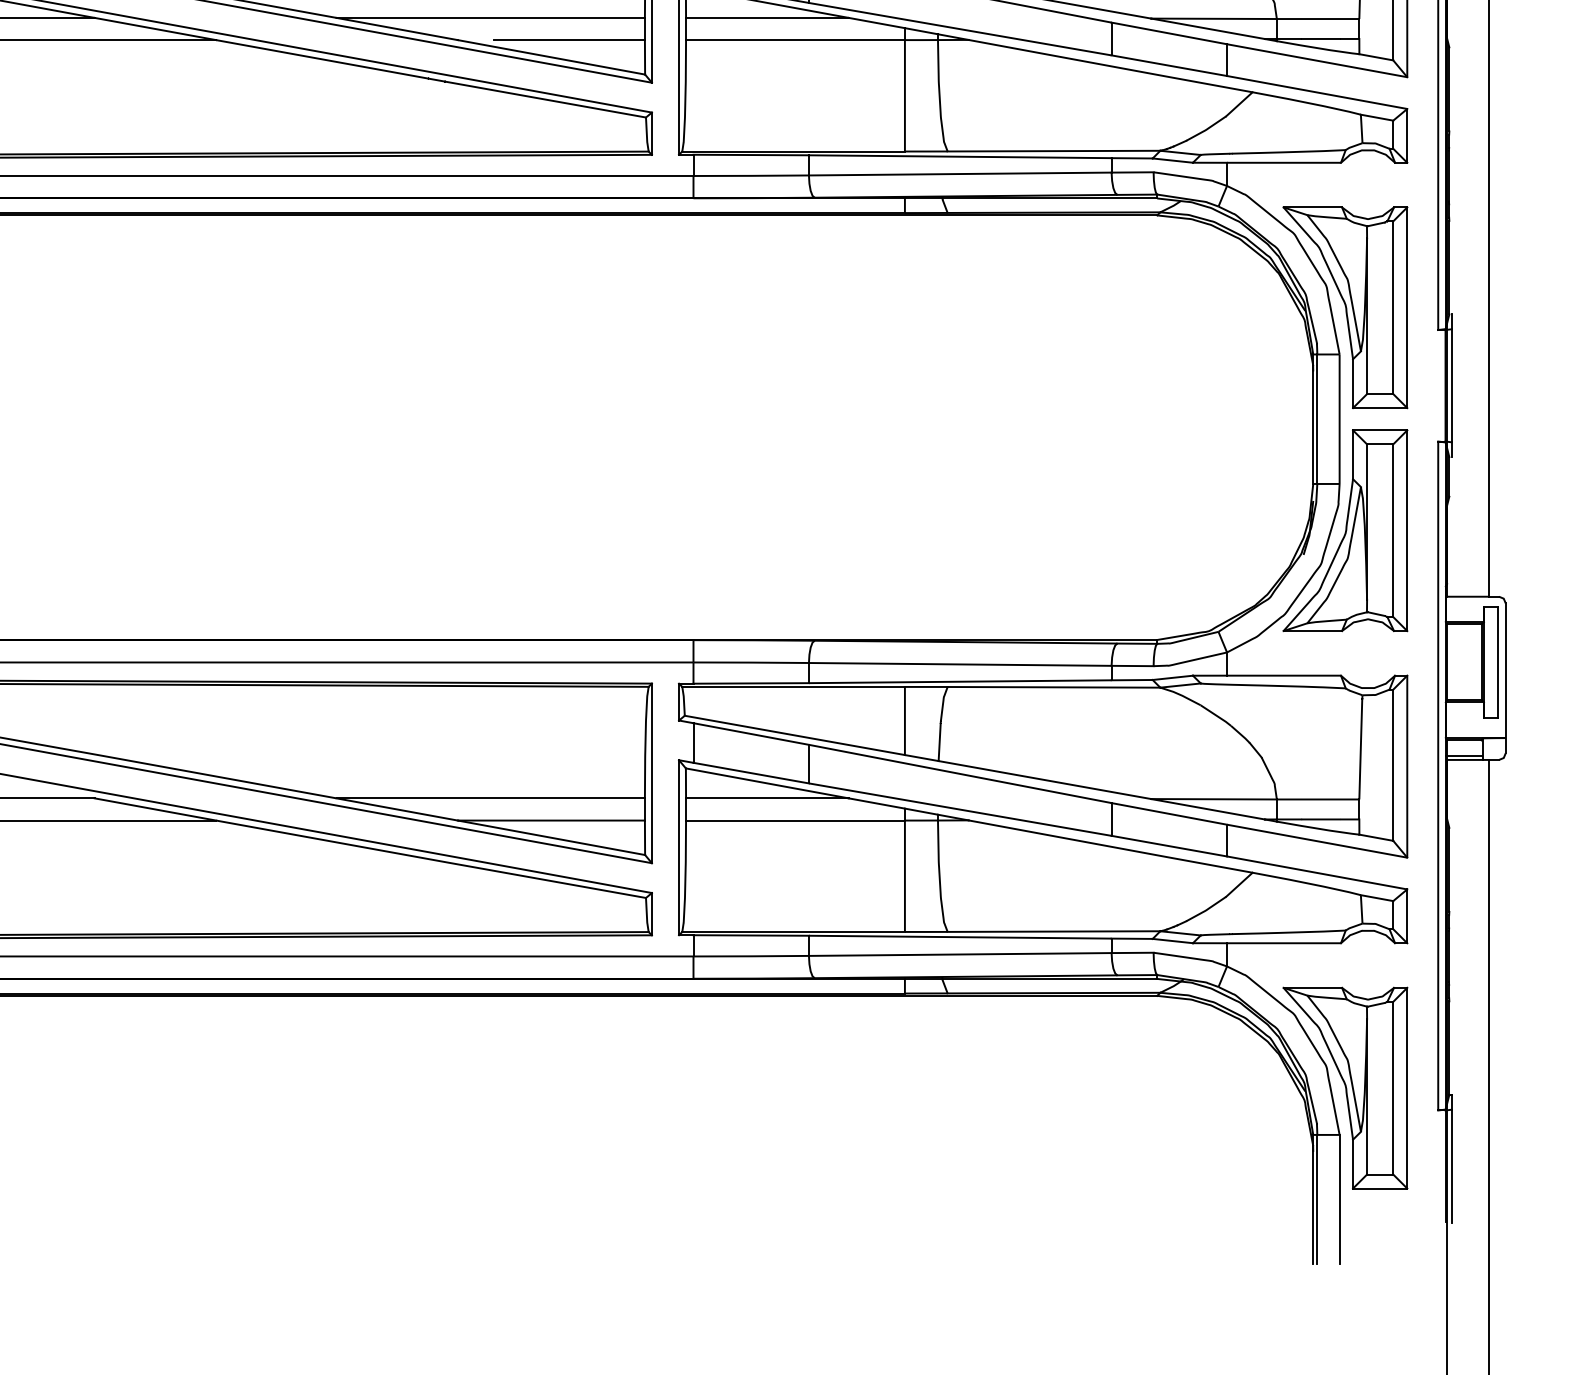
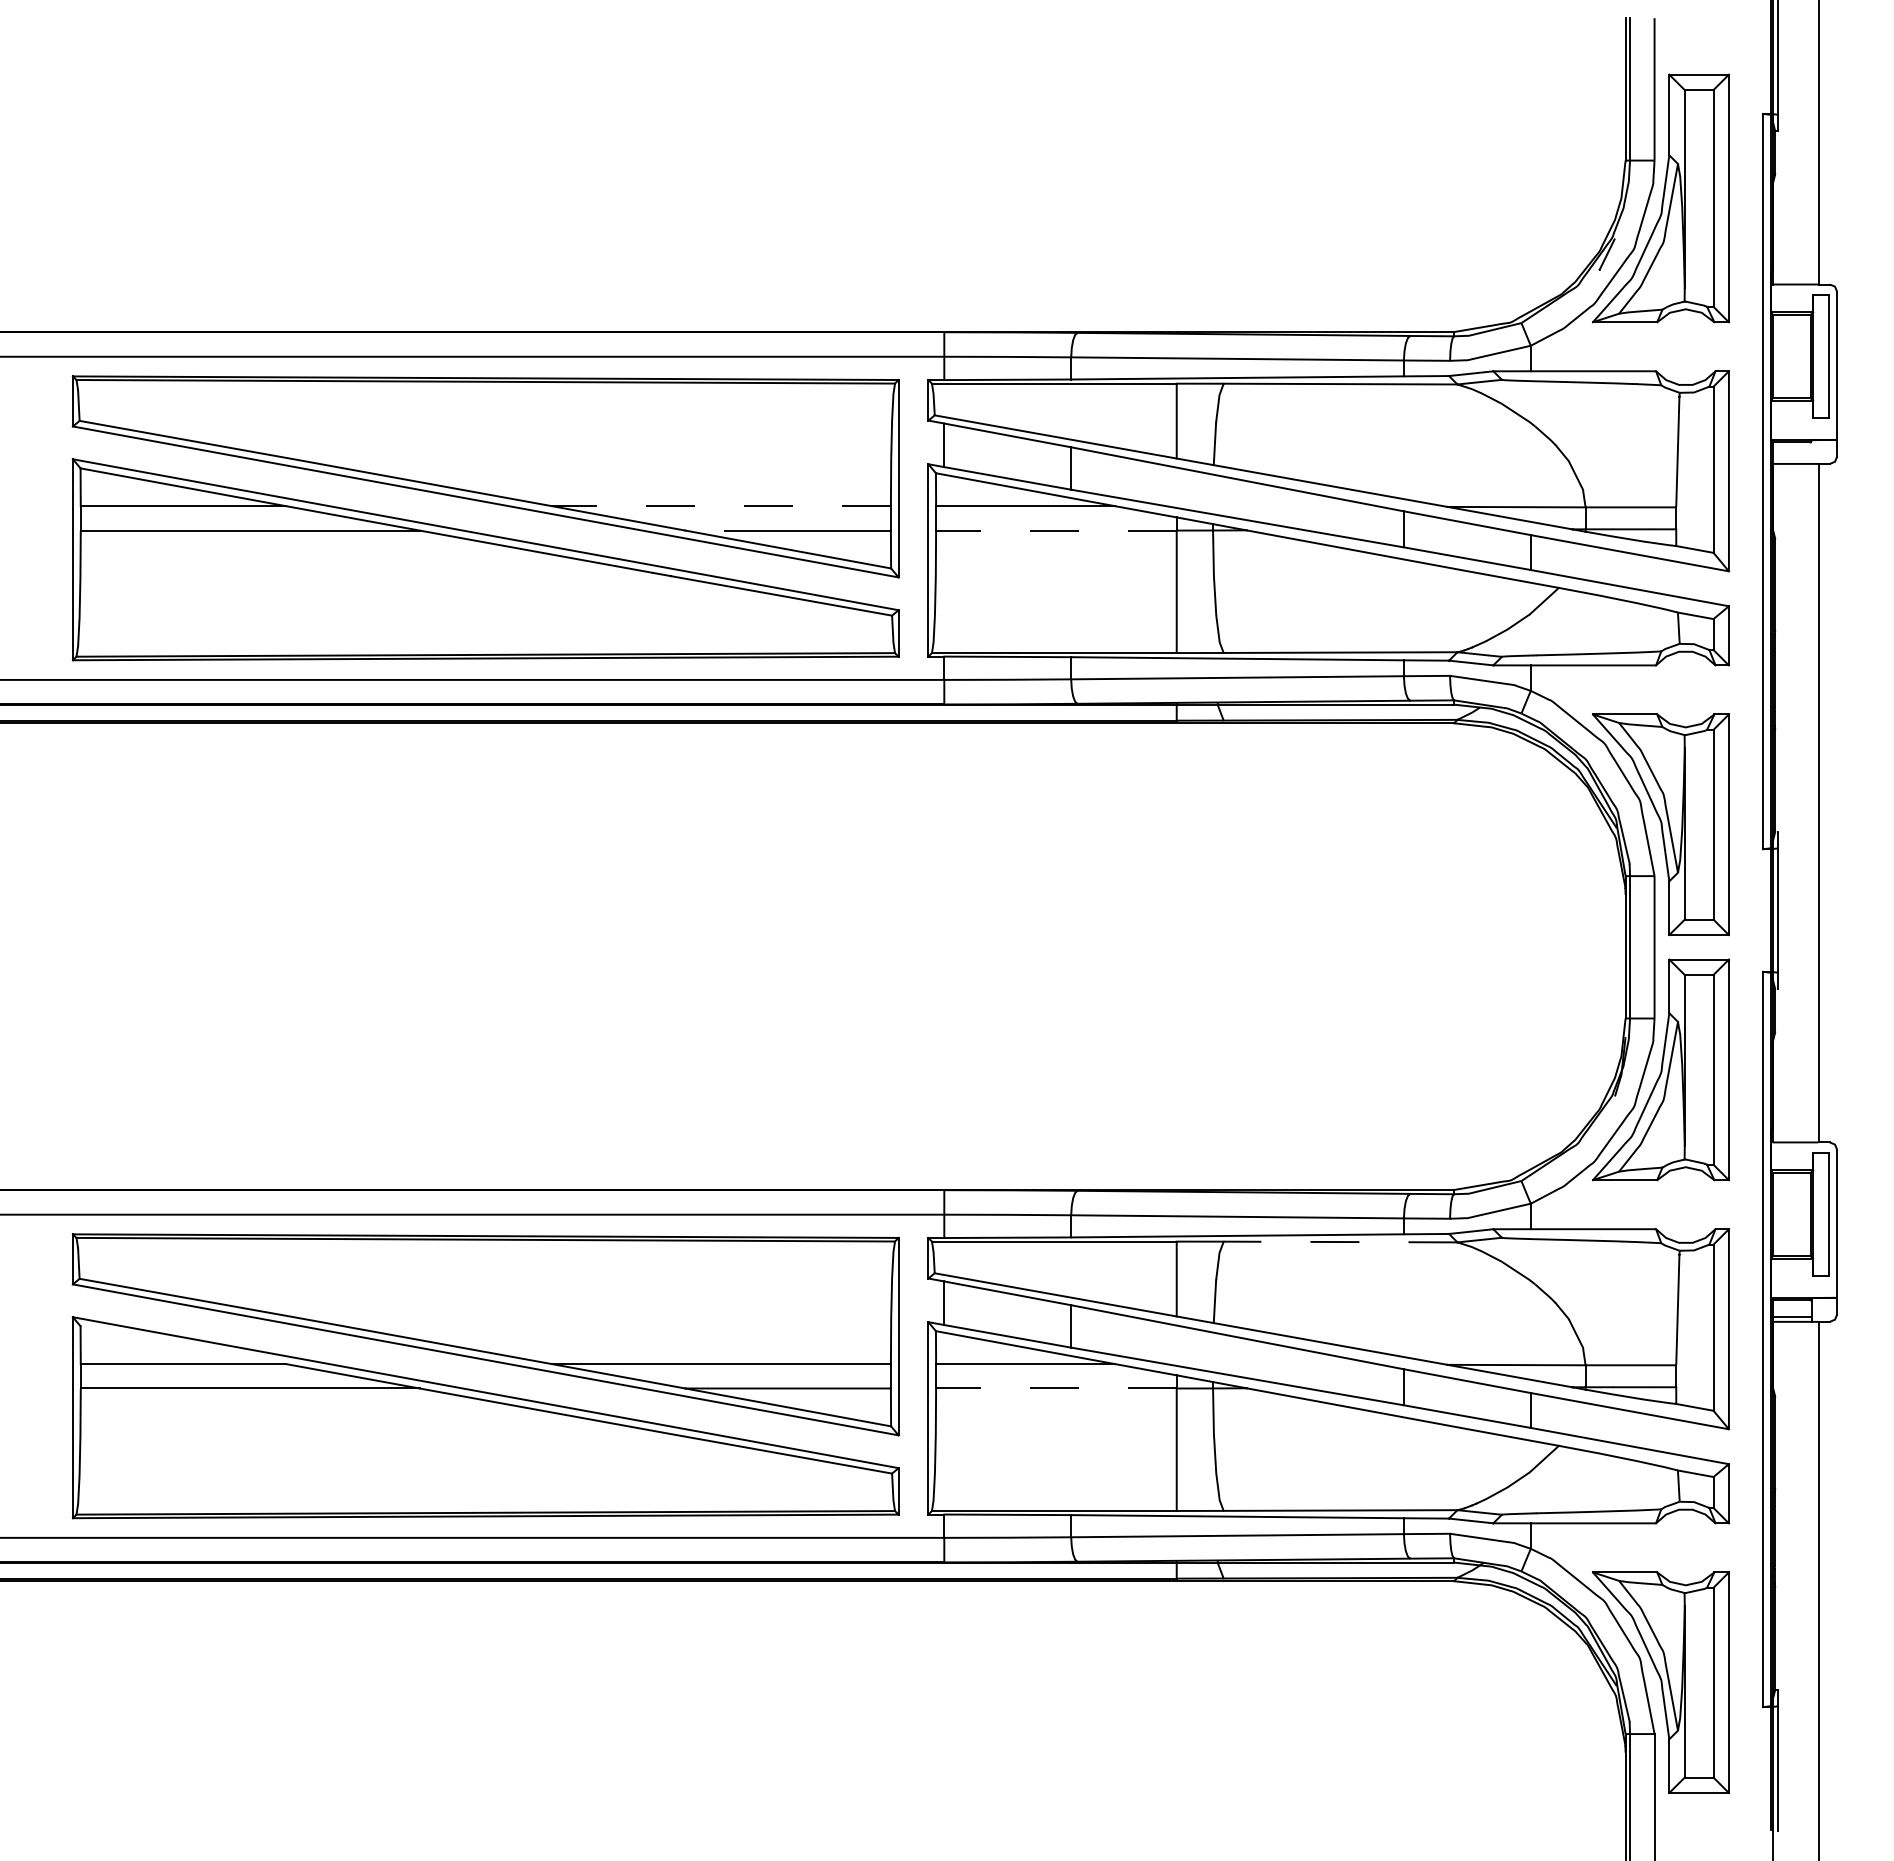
line: (490, 18) -> (721, 506), solid -> dashed
line: (794, 40) -> (1055, 530), solid -> dashed
line: (1053, 687) -> (1340, 1242), solid -> dashed
line: (794, 820) -> (1055, 1388), solid -> dashed

